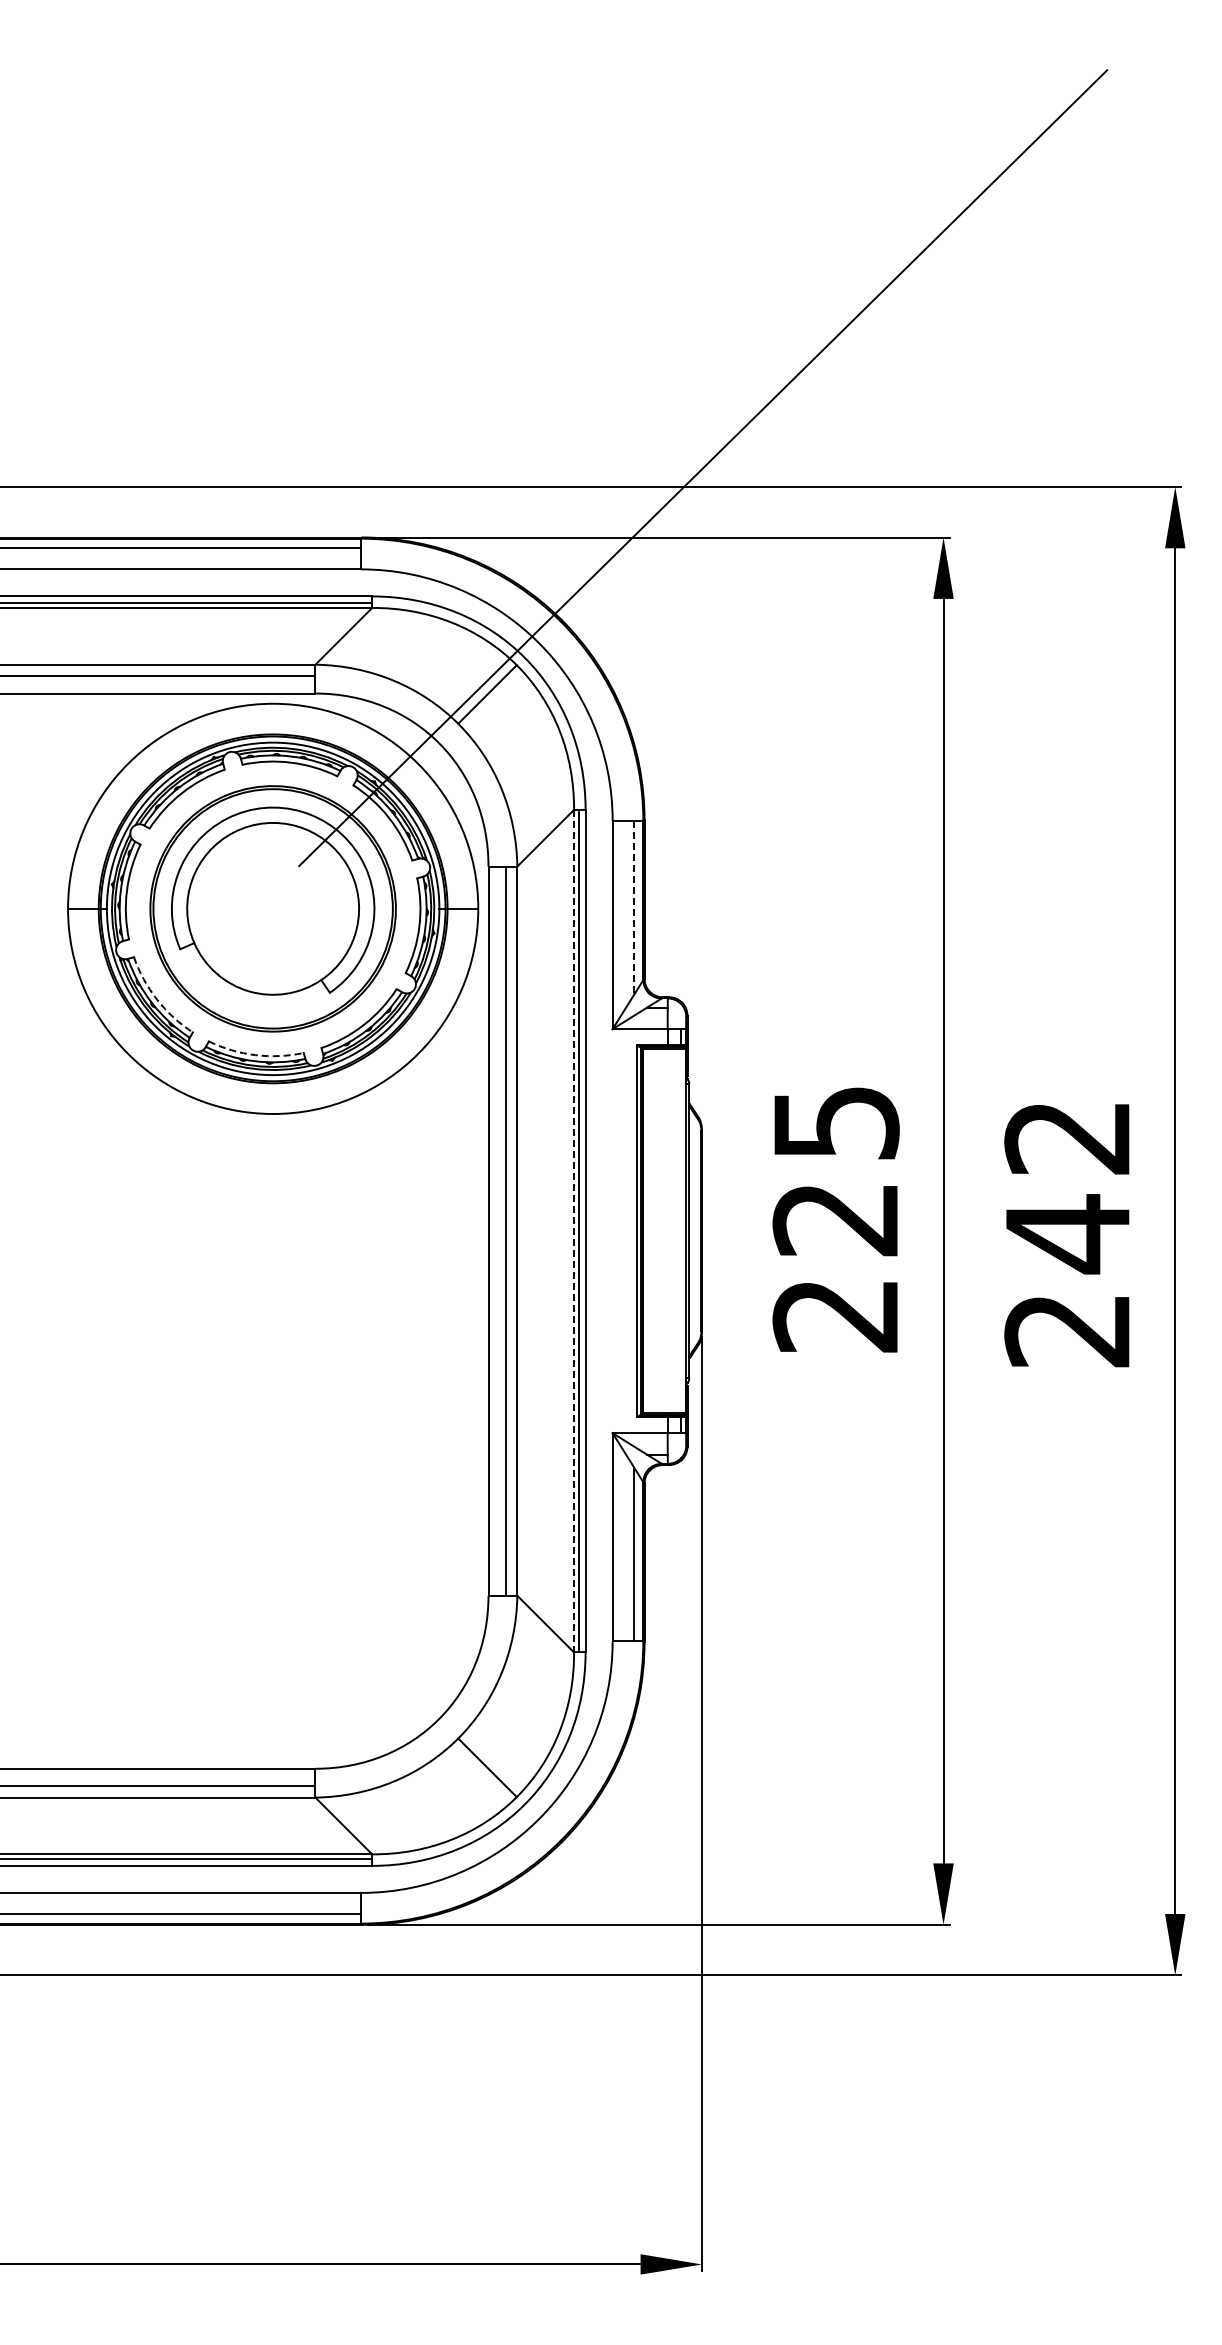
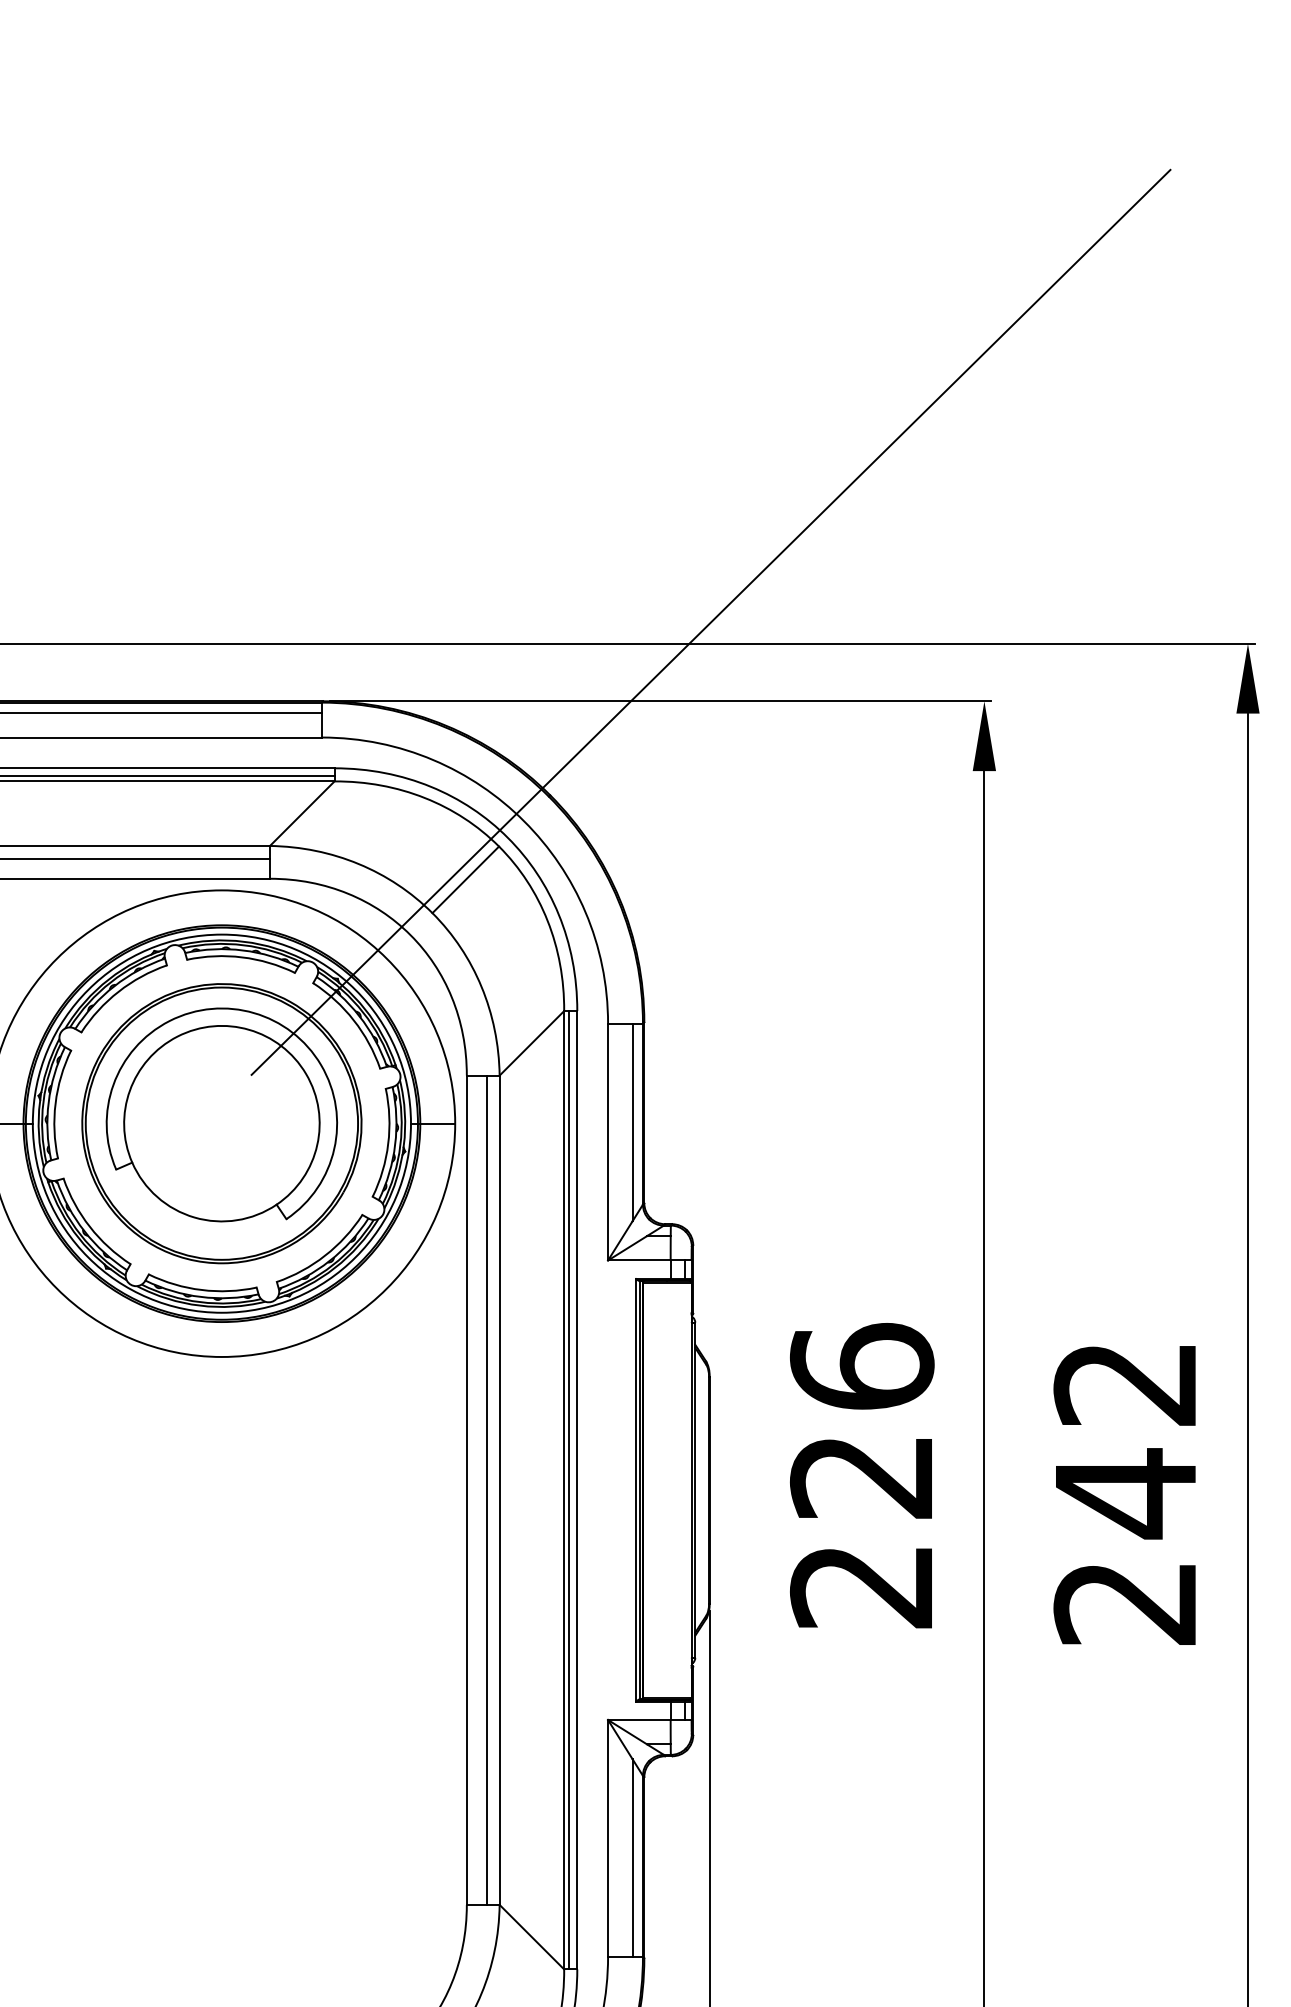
line: (634, 907) -> (632, 1122), dashed -> solid
arc: (157, 999) -> (90, 1226), dashed -> solid
arc: (255, 1055) -> (201, 1290), dashed -> solid
text: (835, 1122) -> (861, 1366), 225 -> 226
line: (574, 1231) -> (564, 1490), dashed -> solid

